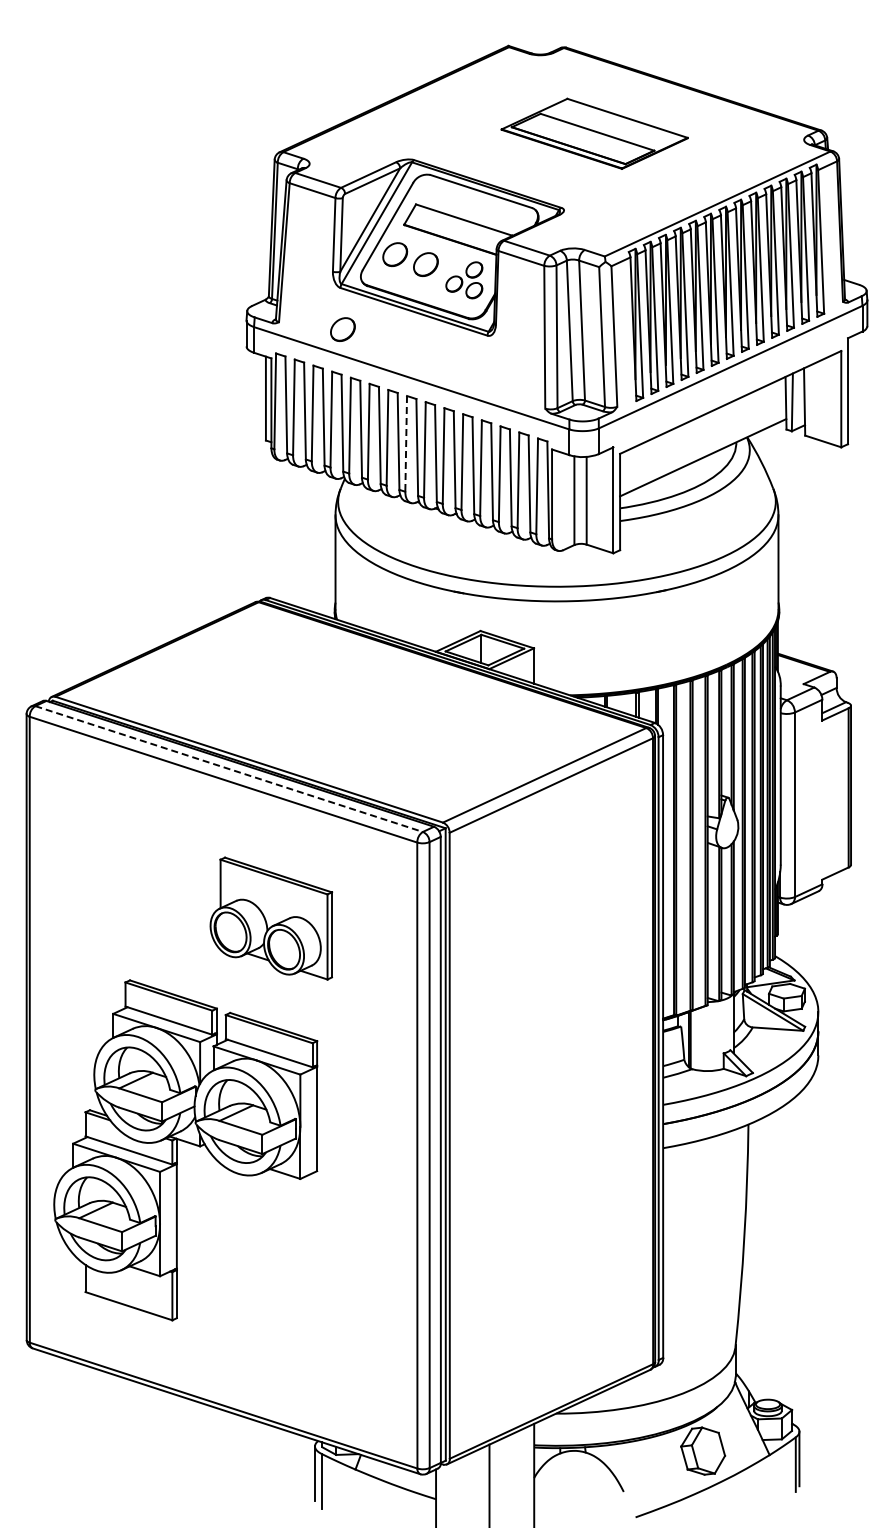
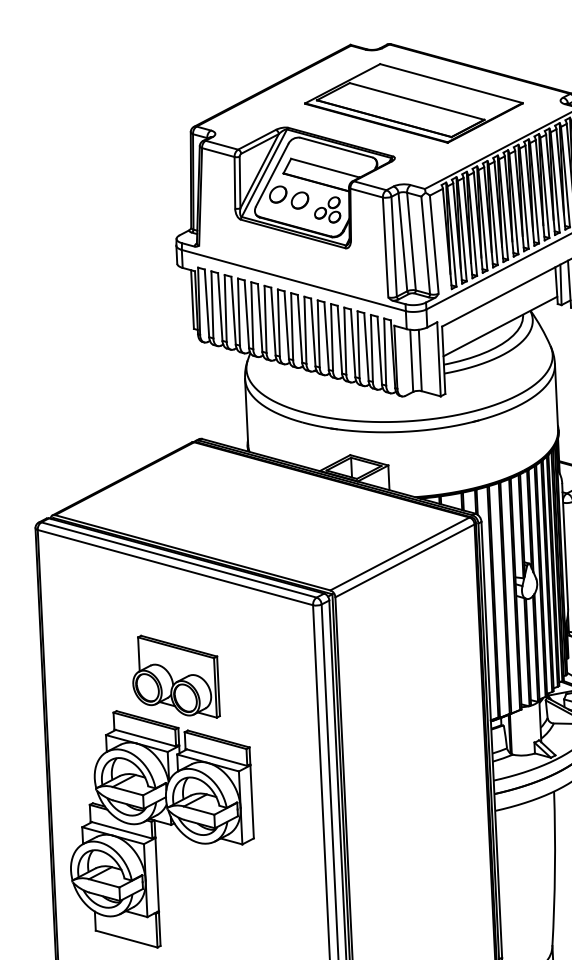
part: (594, 133) -> (413, 103), size x1.67
part: (342, 329) -> (243, 248), removed
line: (406, 443) -> (292, 326), dashed -> solid
line: (229, 769) -> (179, 560), dashed -> solid
part: (271, 918) -> (175, 676), moved

